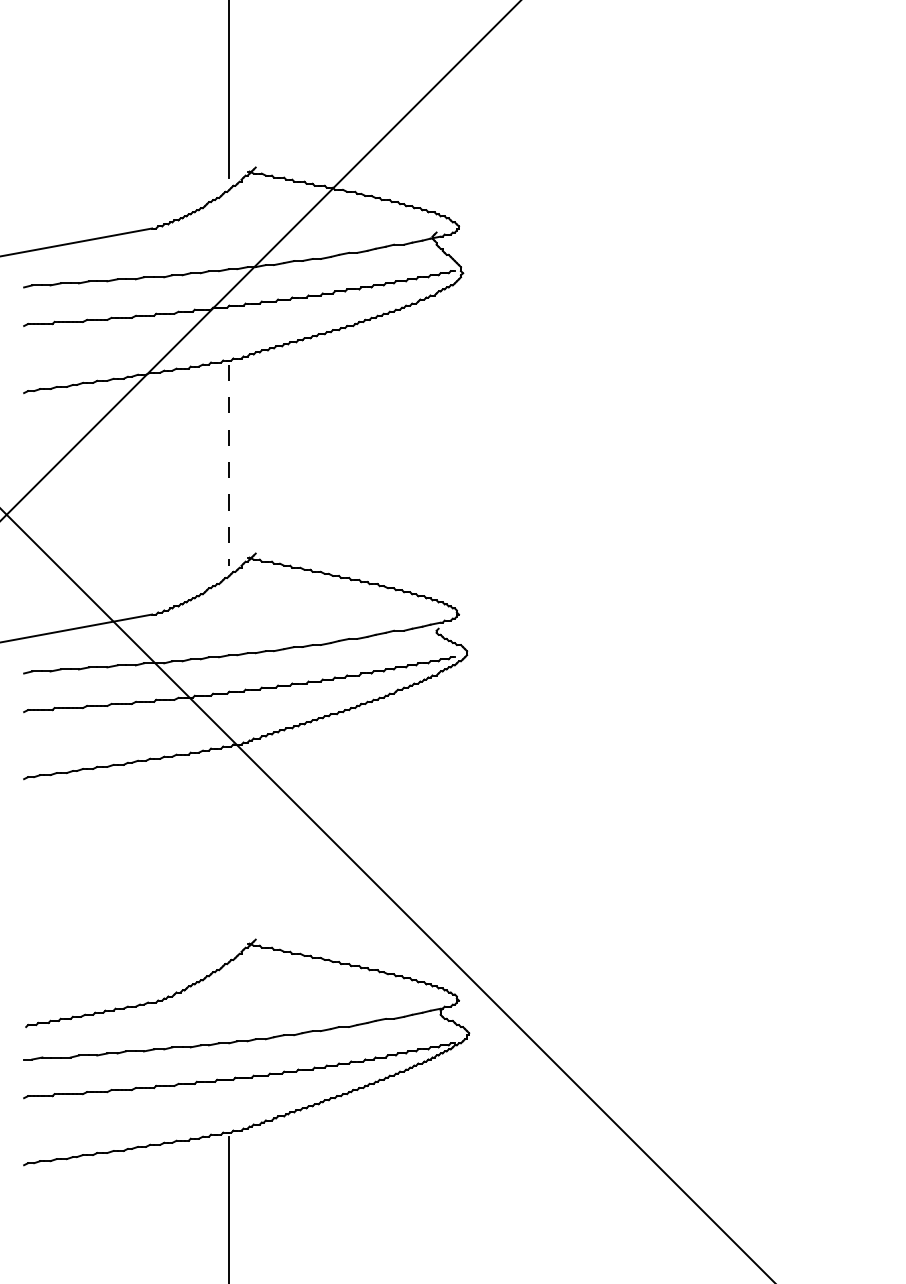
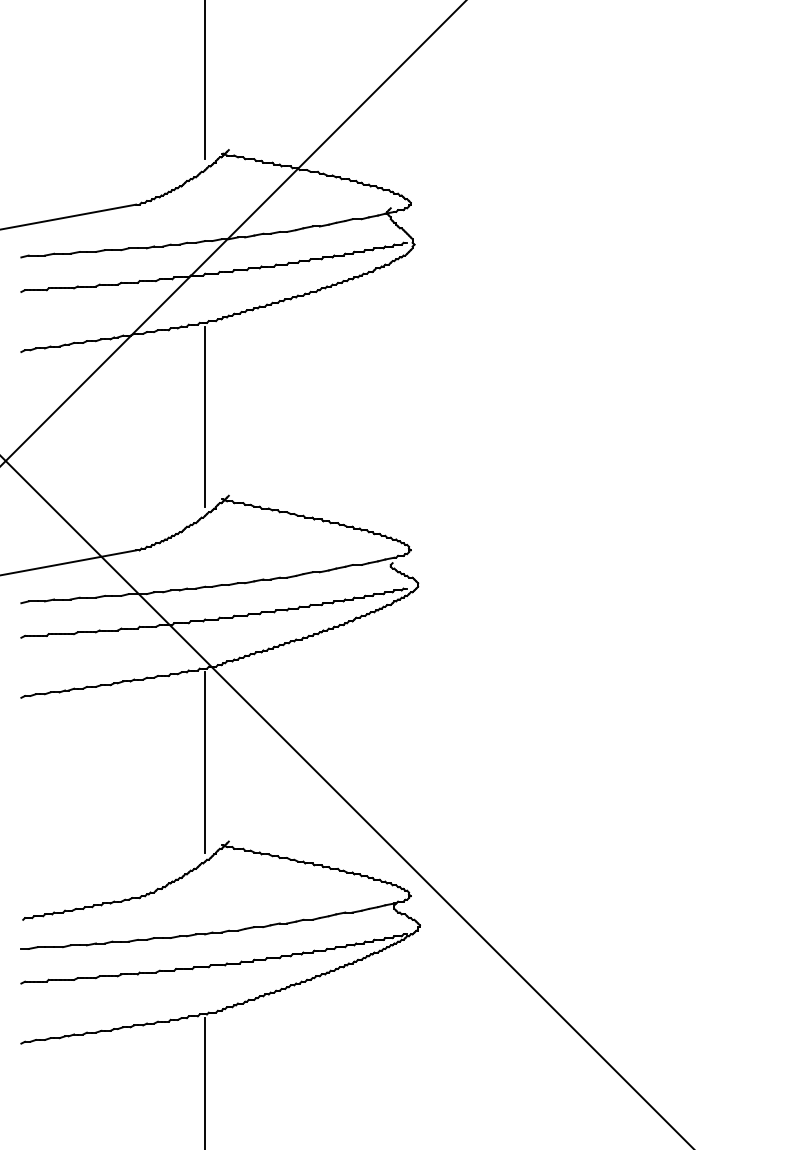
line: (229, 466) -> (205, 417), dashed -> solid
line: (229, 851) -> (205, 762), added

